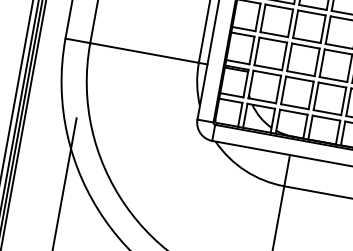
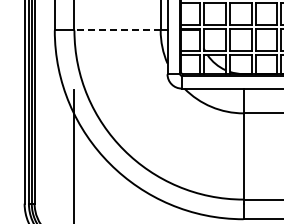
line: (144, 52) -> (117, 30), solid -> dashed

